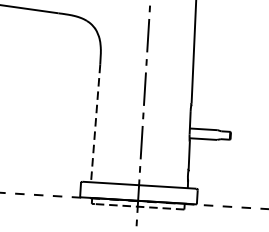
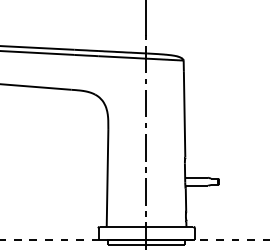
line: (95, 123) -> (107, 178), dashed -> solid
line: (139, 206) -> (147, 244), dashed -> solid

